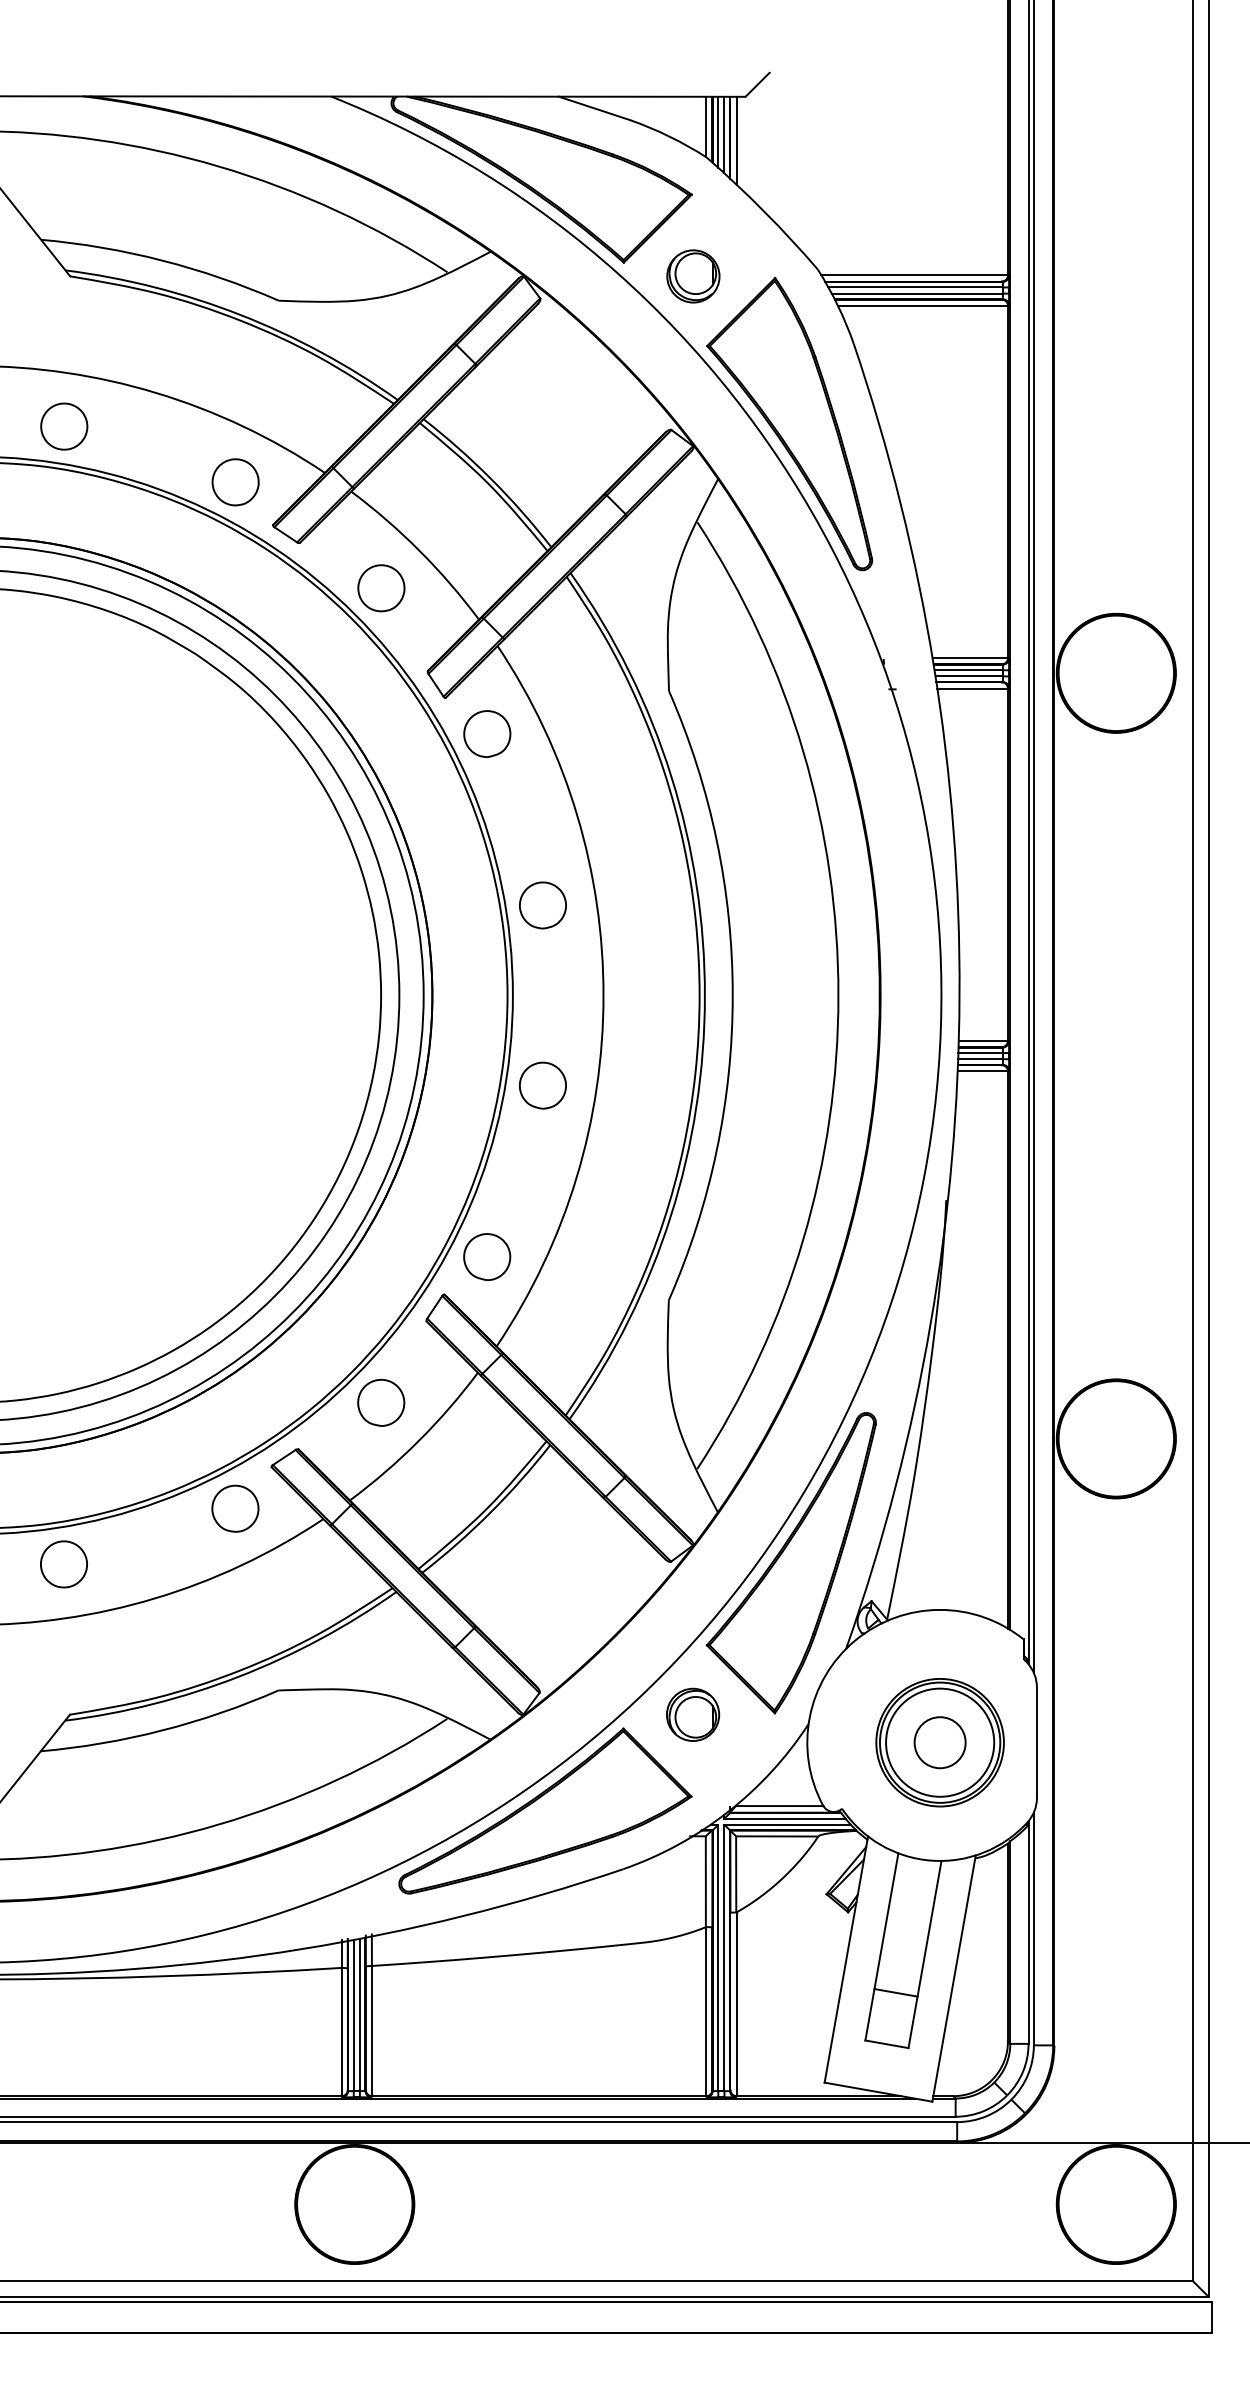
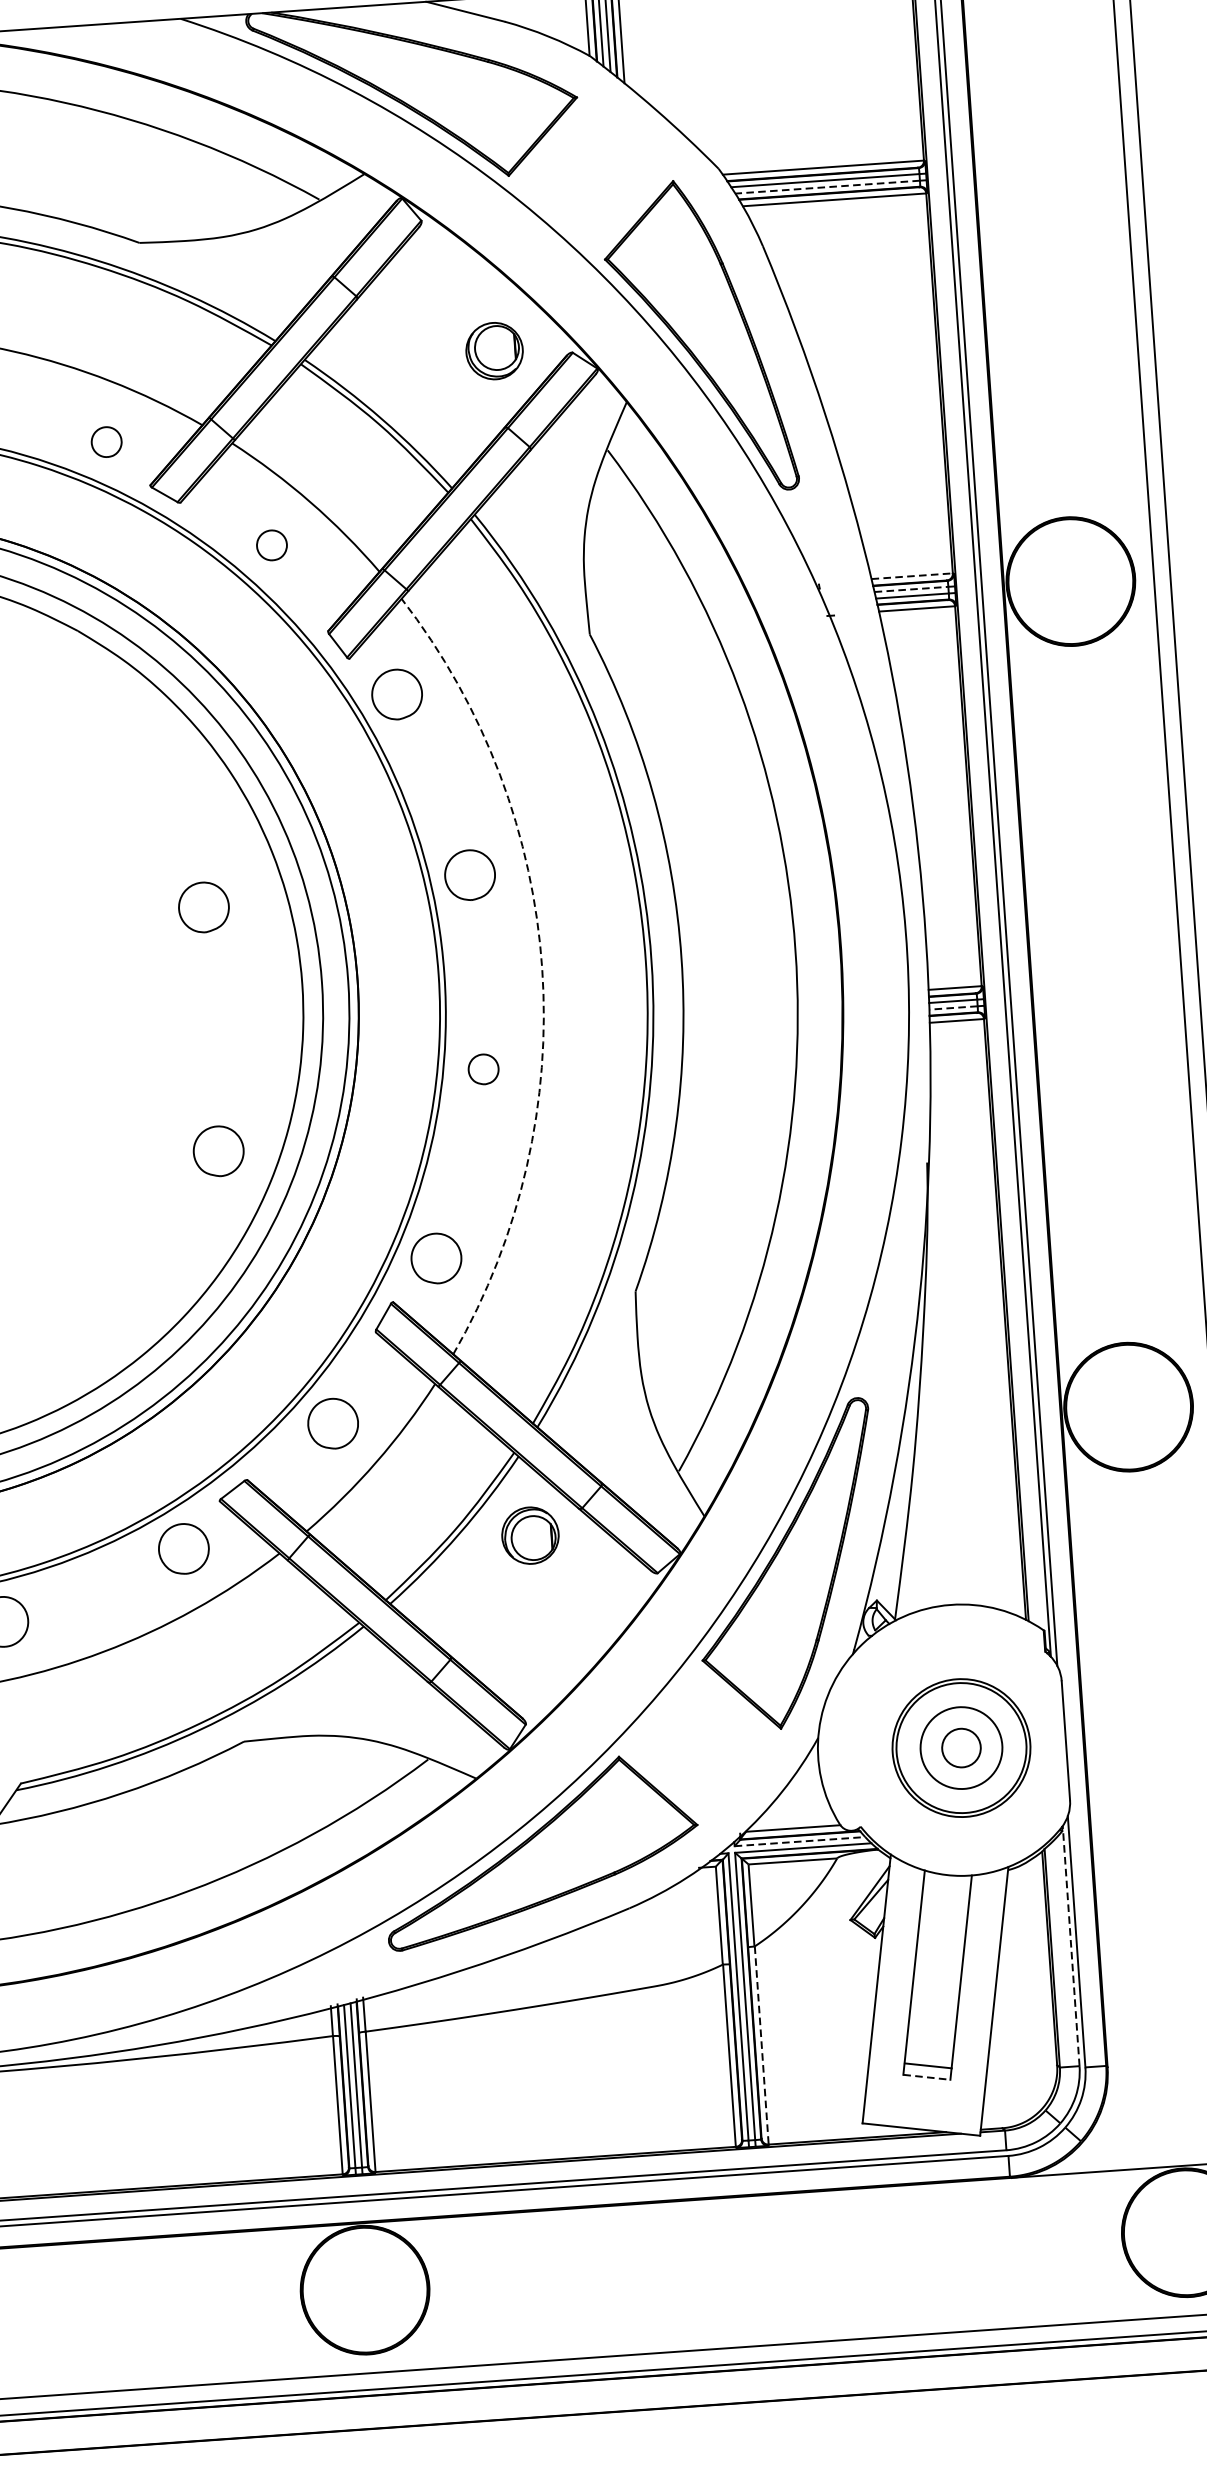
part: (693, 276) -> (494, 351), moved
line: (917, 293) -> (827, 187), solid -> dashed
part: (235, 482) -> (106, 442), size x0.6
part: (381, 588) -> (272, 545), size x0.6
line: (970, 658) -> (912, 576), solid -> dashed
line: (969, 670) -> (912, 589), solid -> dashed
part: (295, 917) -> (204, 906), added
arc: (603, 996) -> (542, 968), solid -> dashed
line: (980, 1059) -> (953, 1008), solid -> dashed
part: (542, 1085) -> (483, 1069), size x0.6
part: (293, 1144) -> (219, 1151), added
part: (693, 1714) -> (530, 1535), moved
circle: (939, 1742) -> (960, 1747), size x0.7
circle: (940, 1742) -> (961, 1747), size x0.7
line: (785, 1818) -> (800, 1841), solid -> dashed
line: (1028, 1932) -> (1071, 1946), solid -> dashed
line: (895, 1992) -> (927, 2065), moved
line: (736, 2004) -> (761, 2045), solid -> dashed
line: (886, 2044) -> (926, 2077), solid -> dashed

